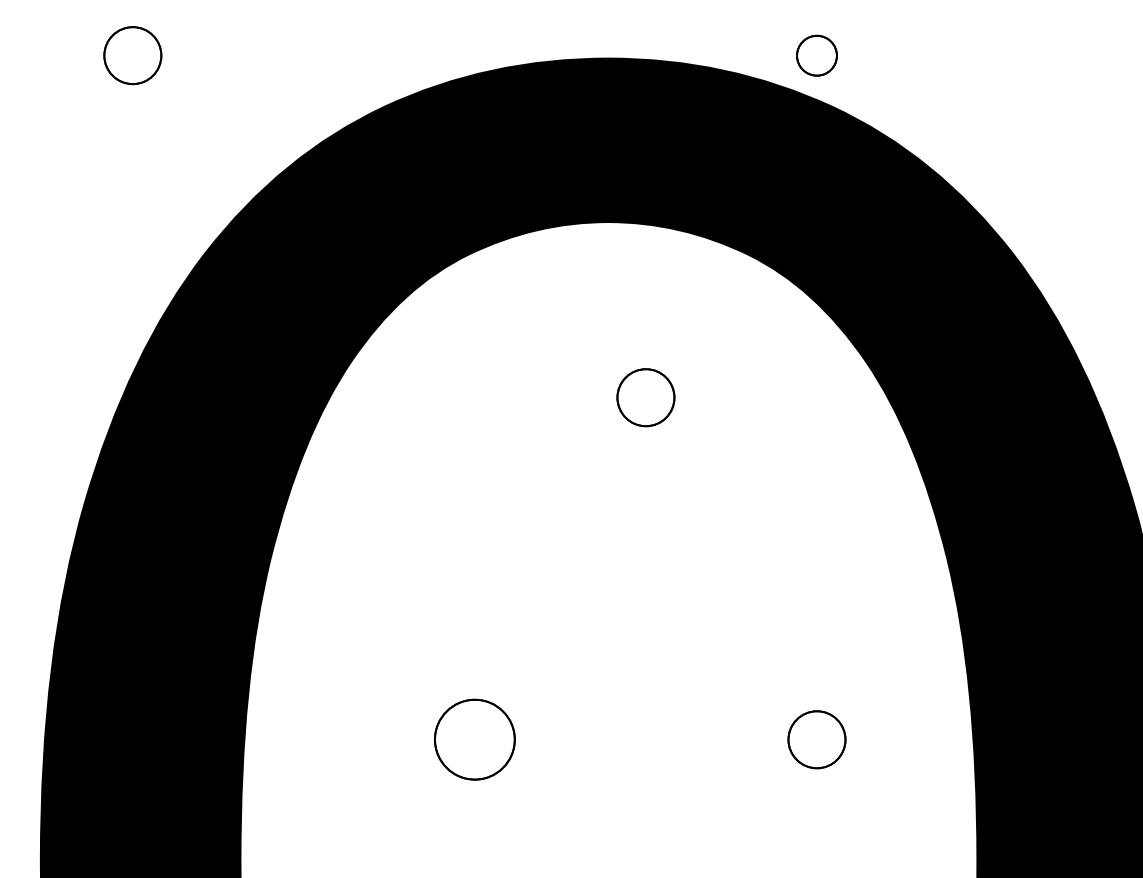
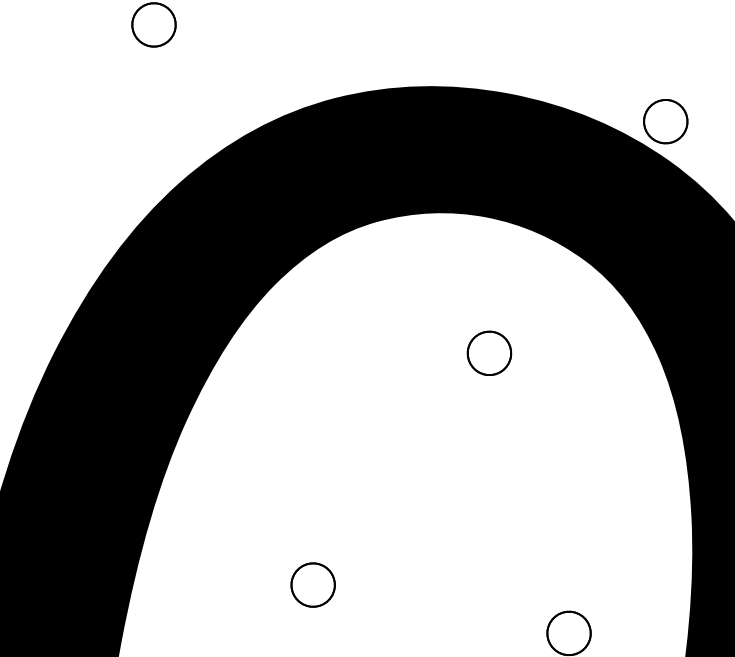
part: (816, 55) -> (665, 121), size x1.43
part: (474, 739) -> (312, 584), size x0.71

